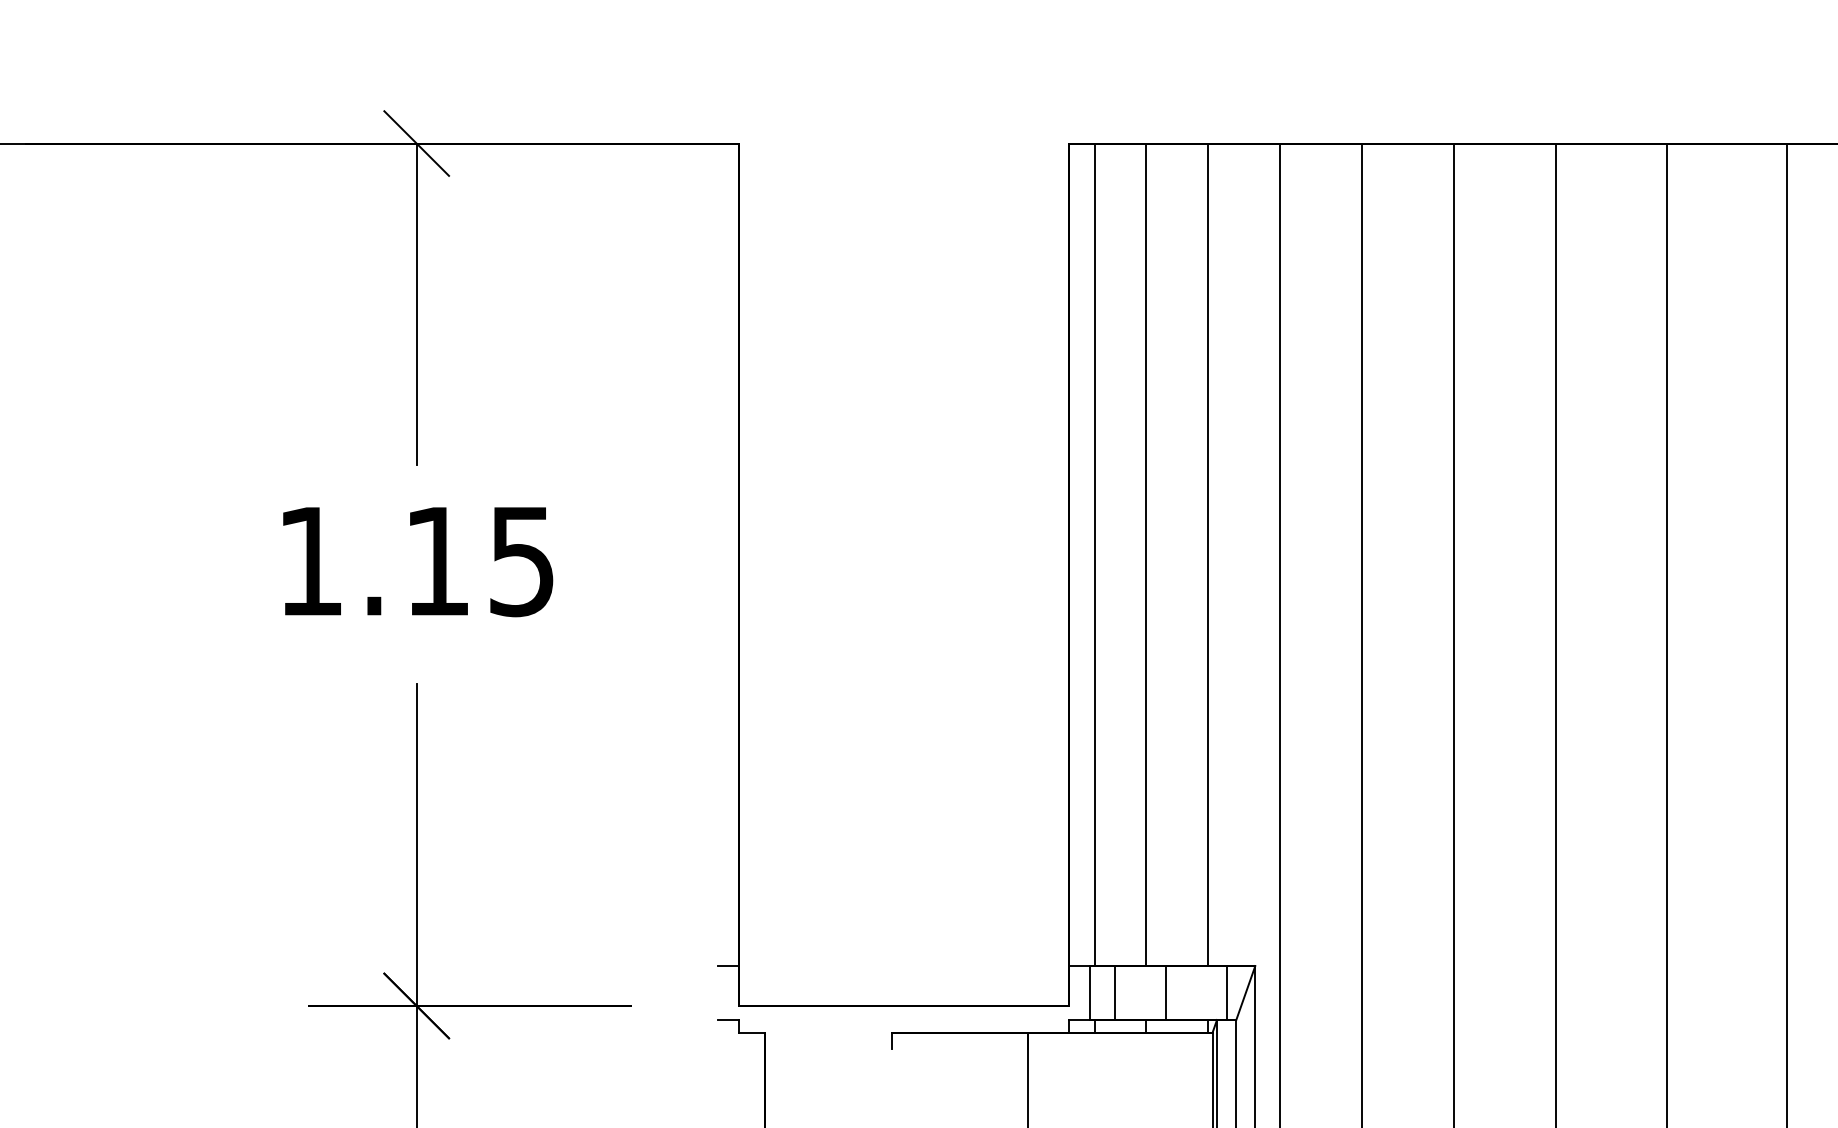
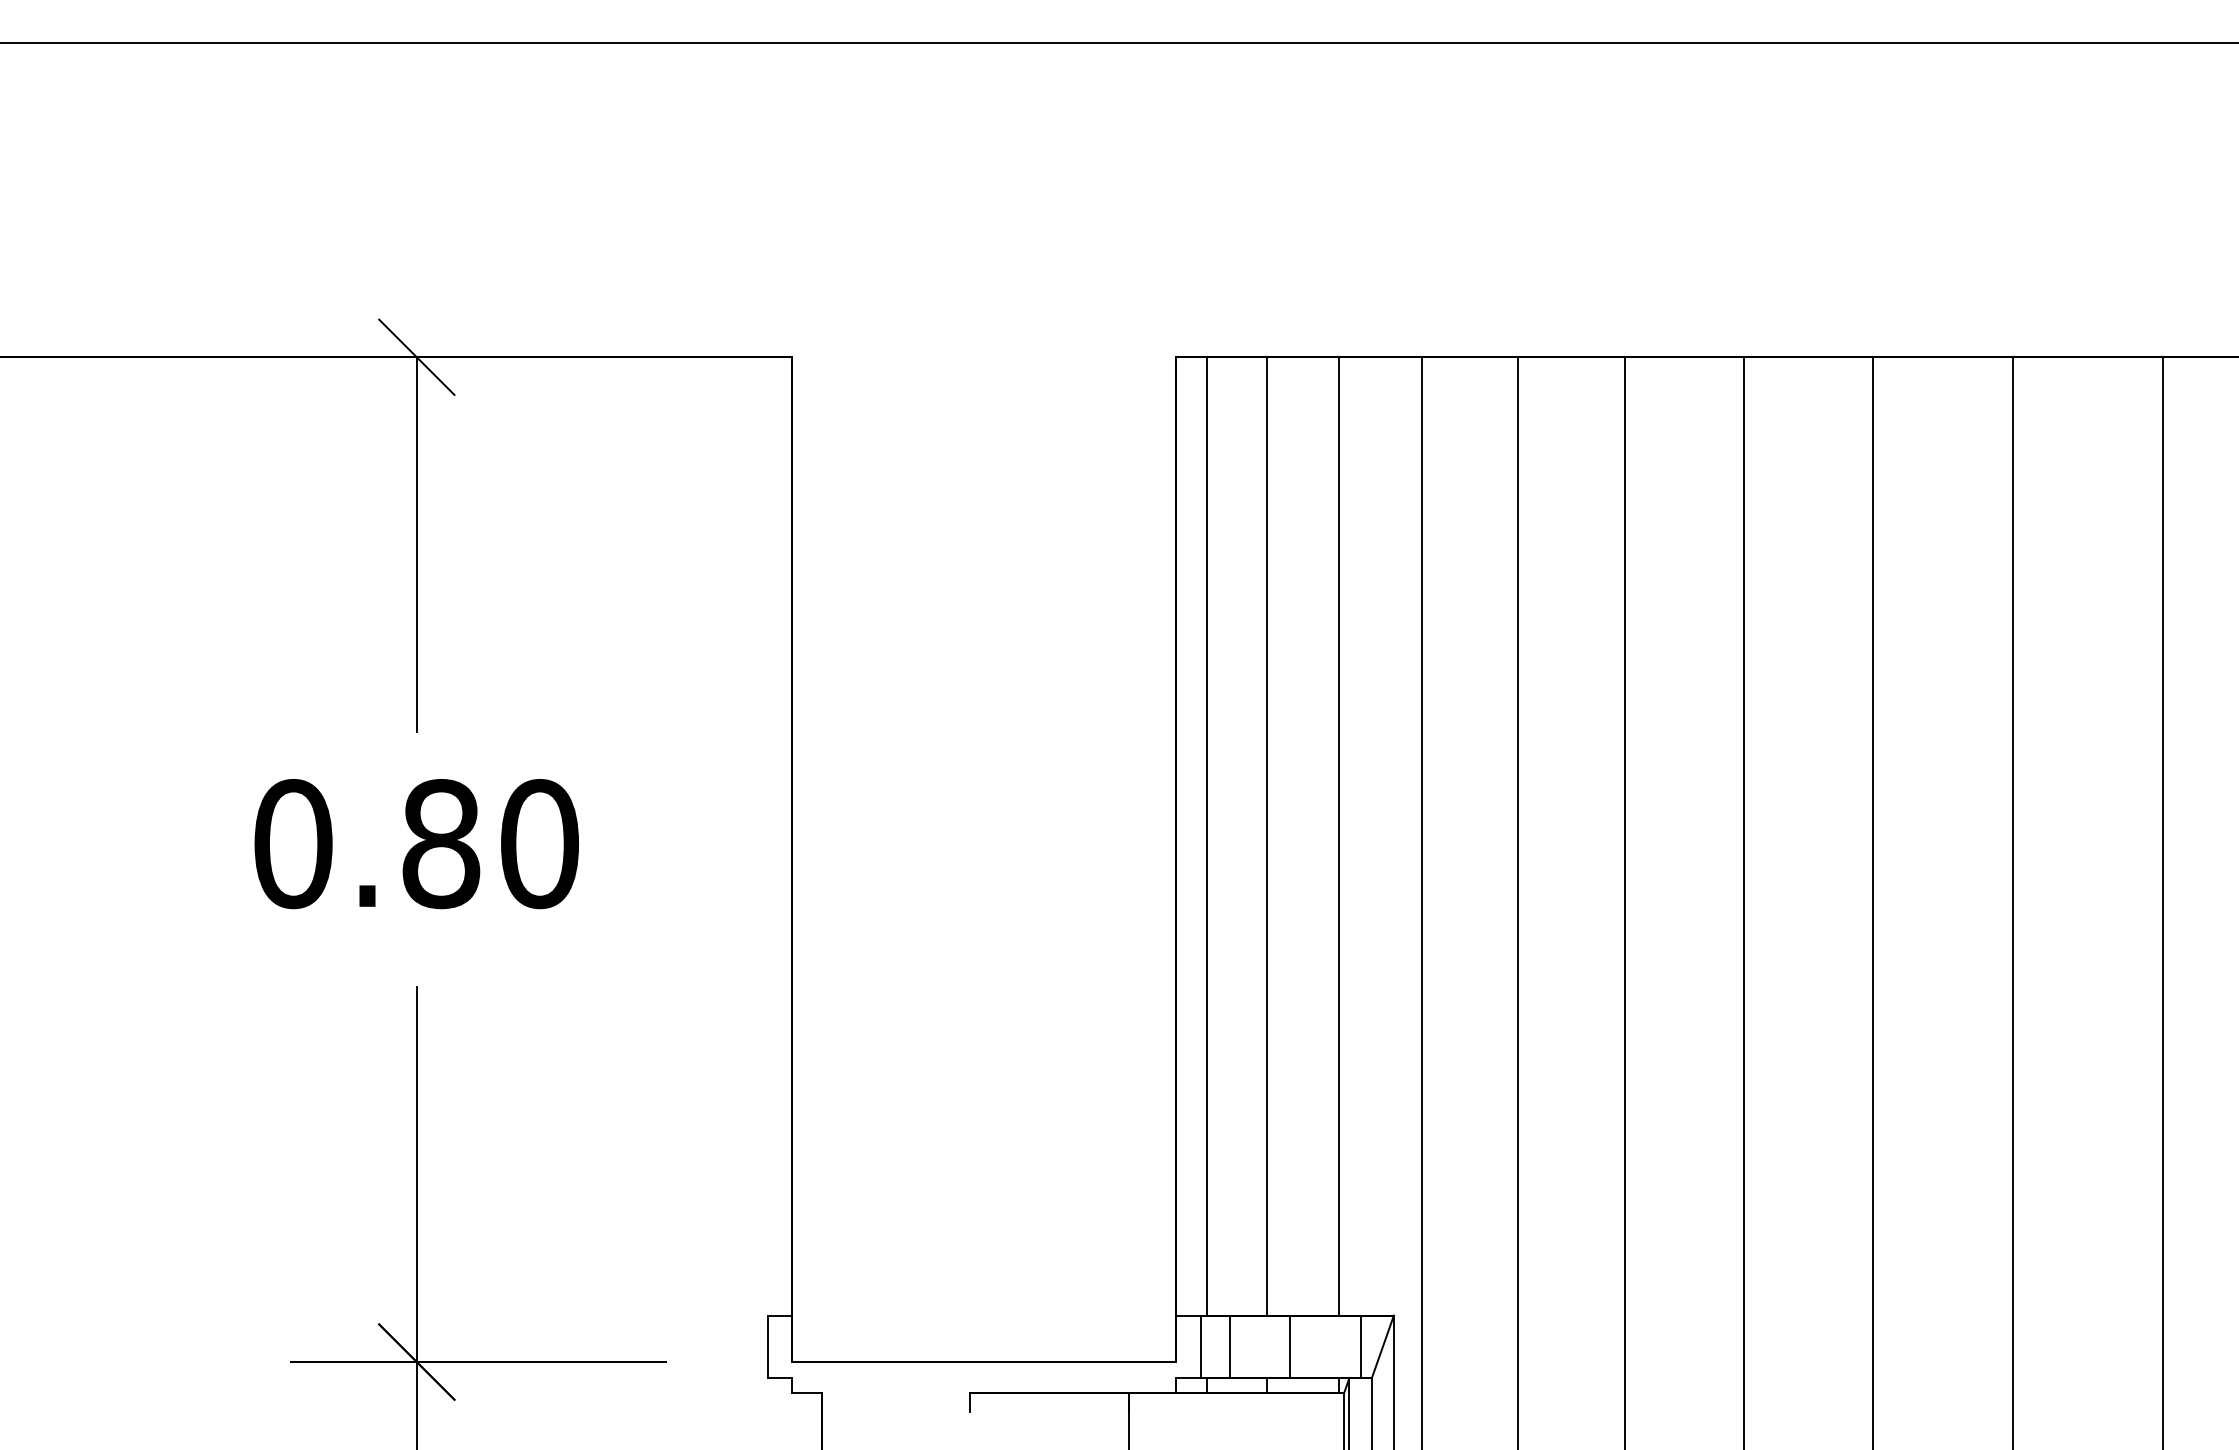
text: (416, 561) -> (416, 844), 1.15 -> 0.80
line: (717, 992) -> (767, 1346), added

